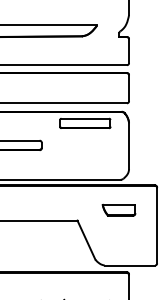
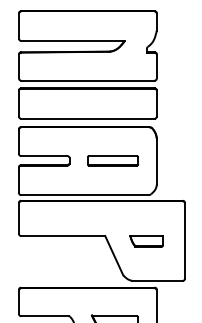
part: (85, 123) -> (113, 160), moved
part: (118, 210) -> (146, 241), moved

